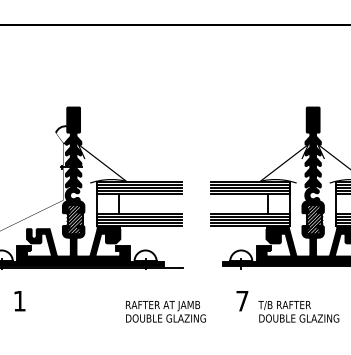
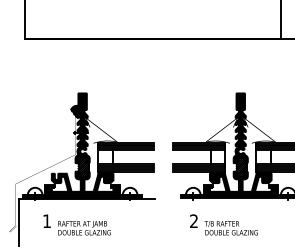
hatch: (62, 134) -> (75, 111), added
text: (241, 299) -> (193, 220), 7 -> 2
text: (165, 312) -> (84, 228), moved

